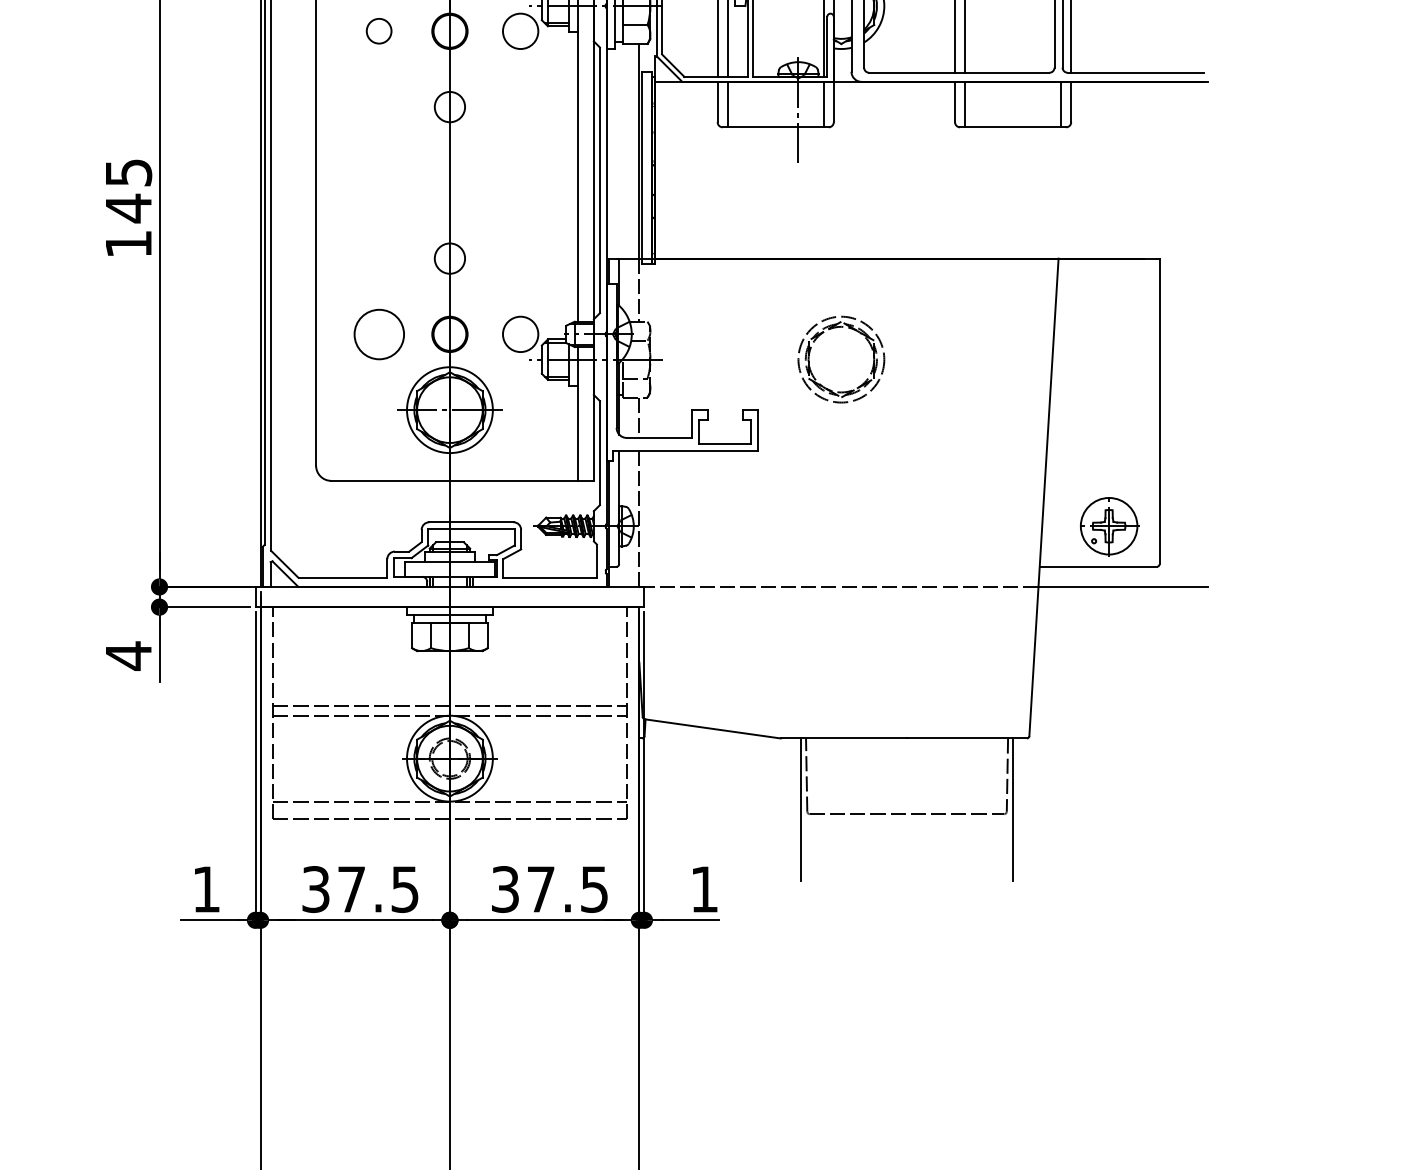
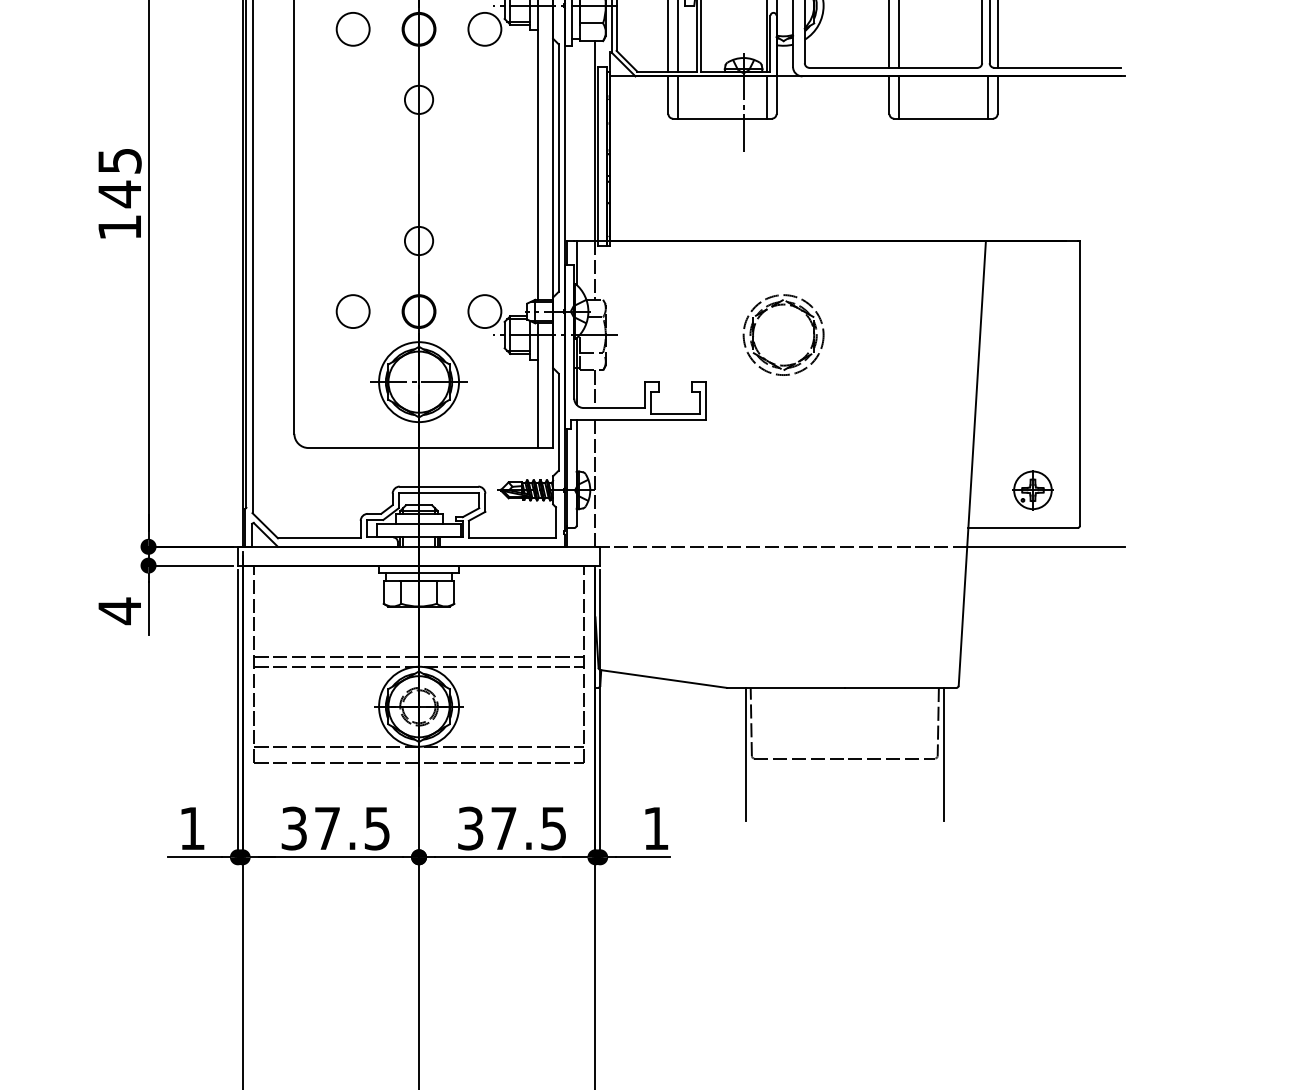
circle: (378, 30) -> (352, 28), size x1.43
circle: (378, 333) -> (352, 310), size x0.71
part: (1108, 526) -> (1032, 490), size x0.71

